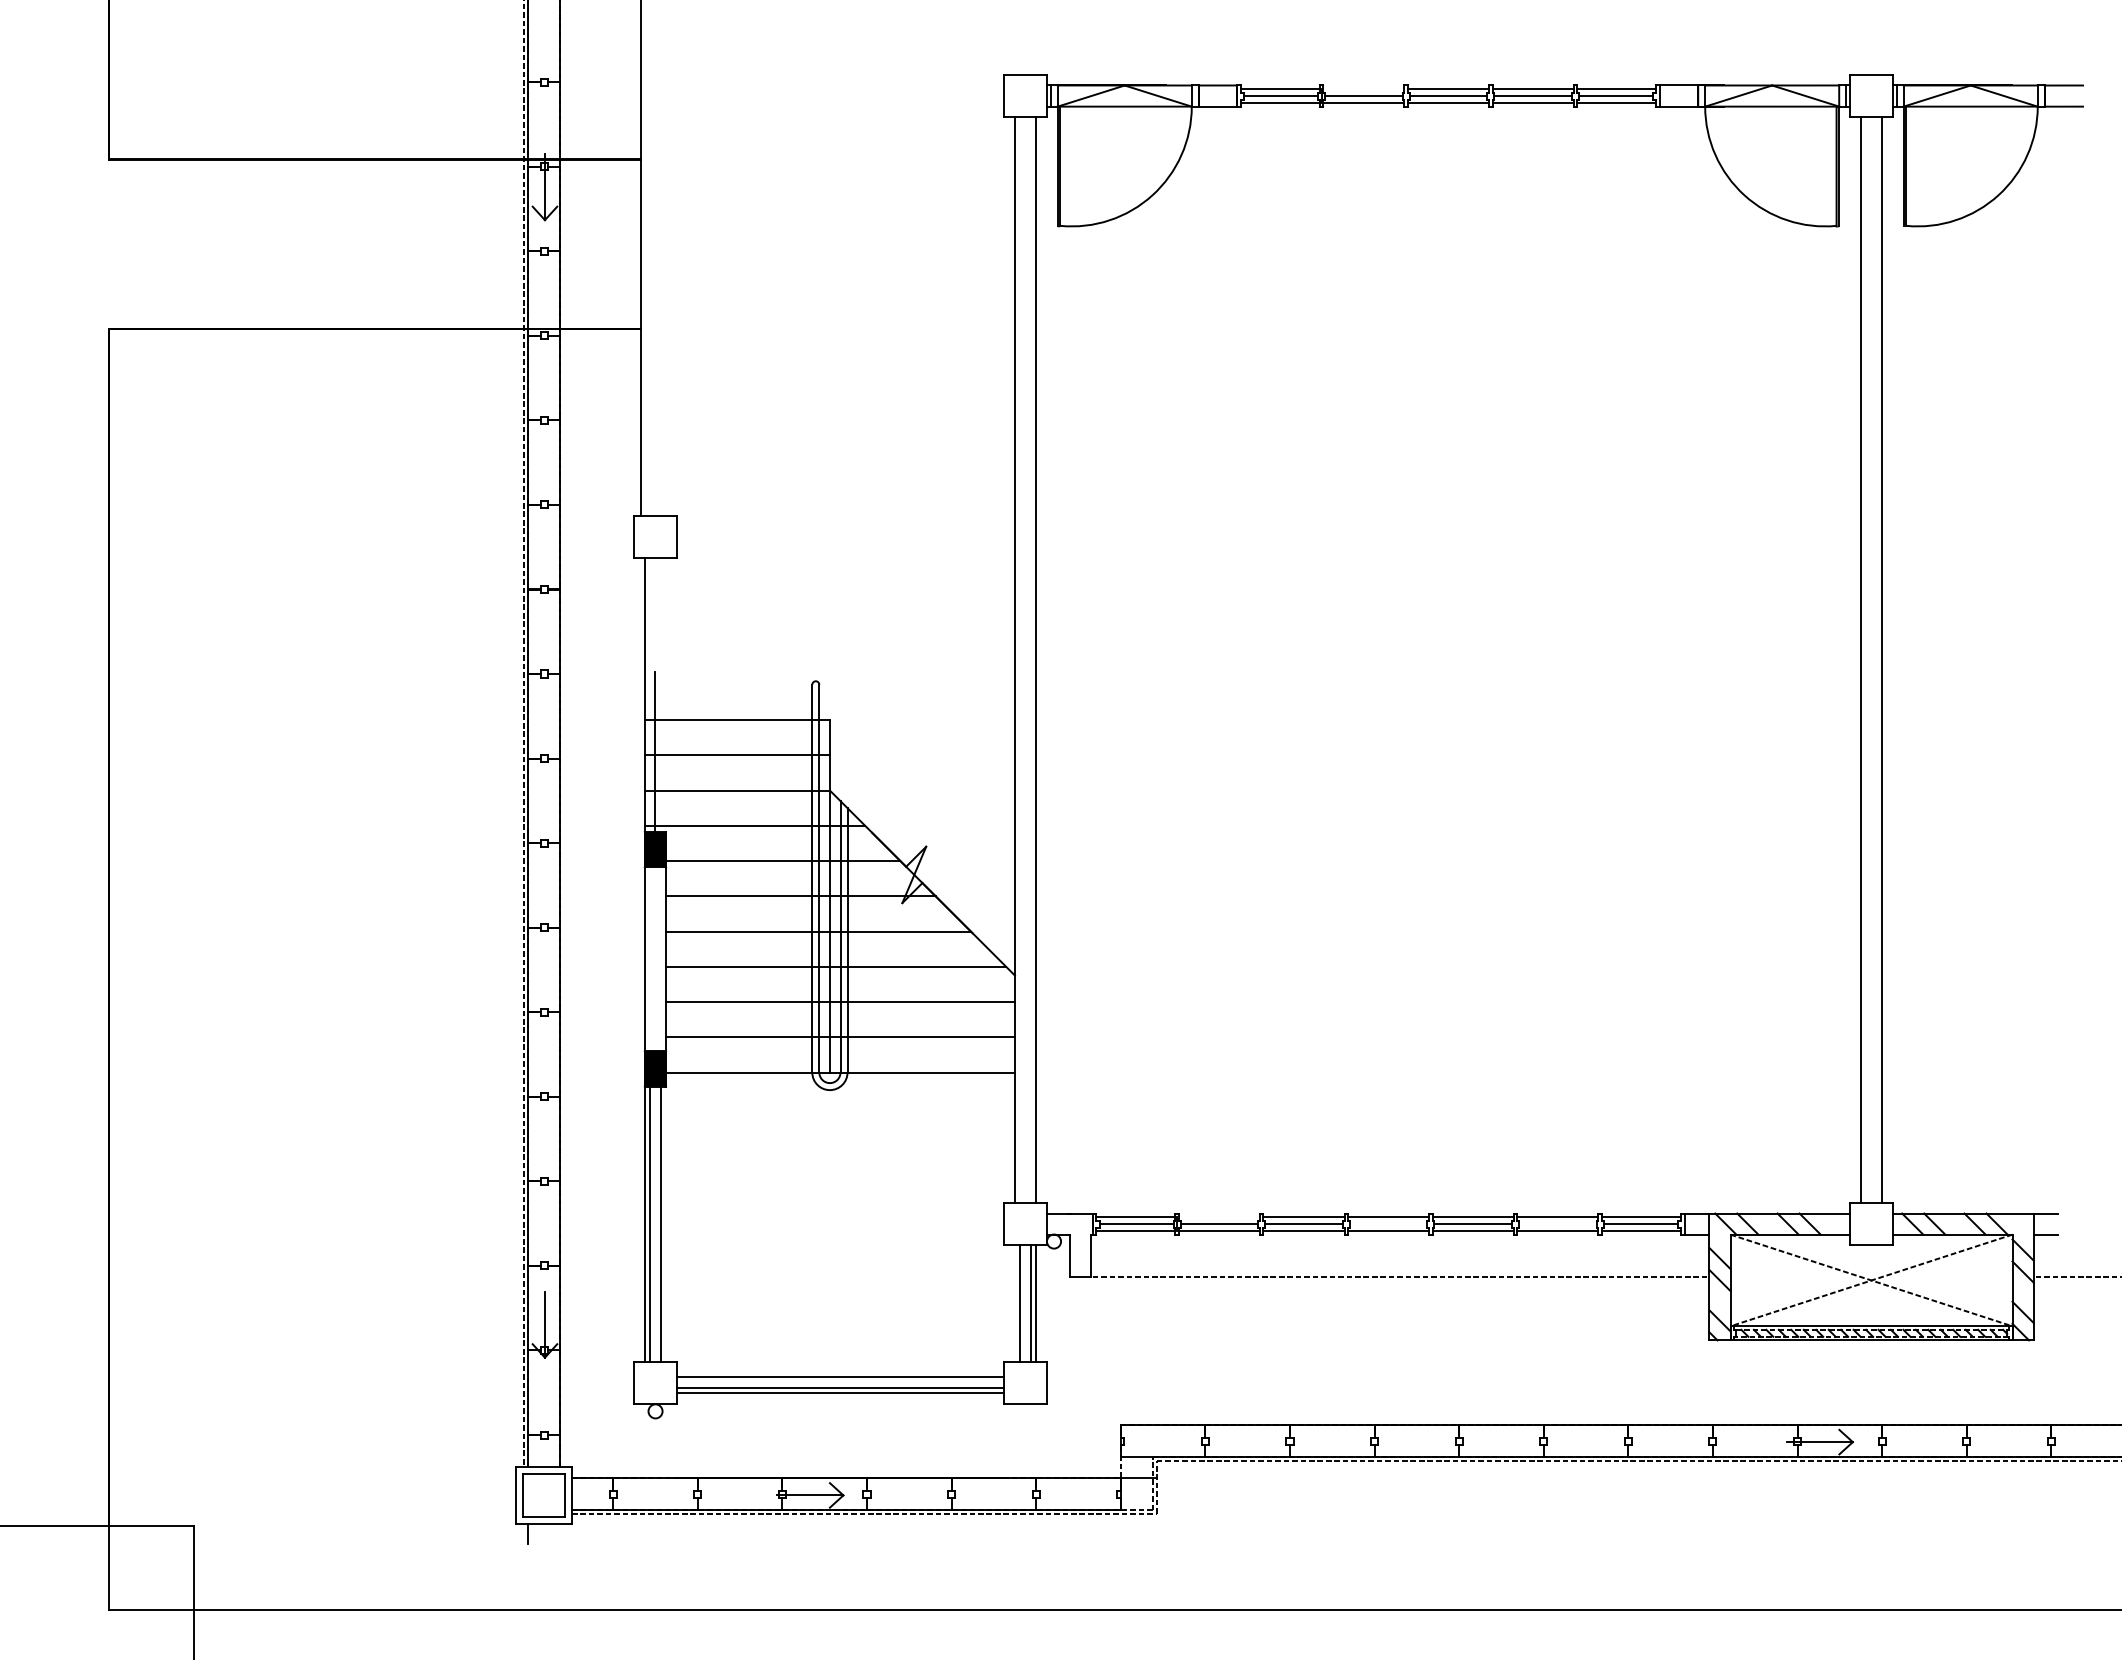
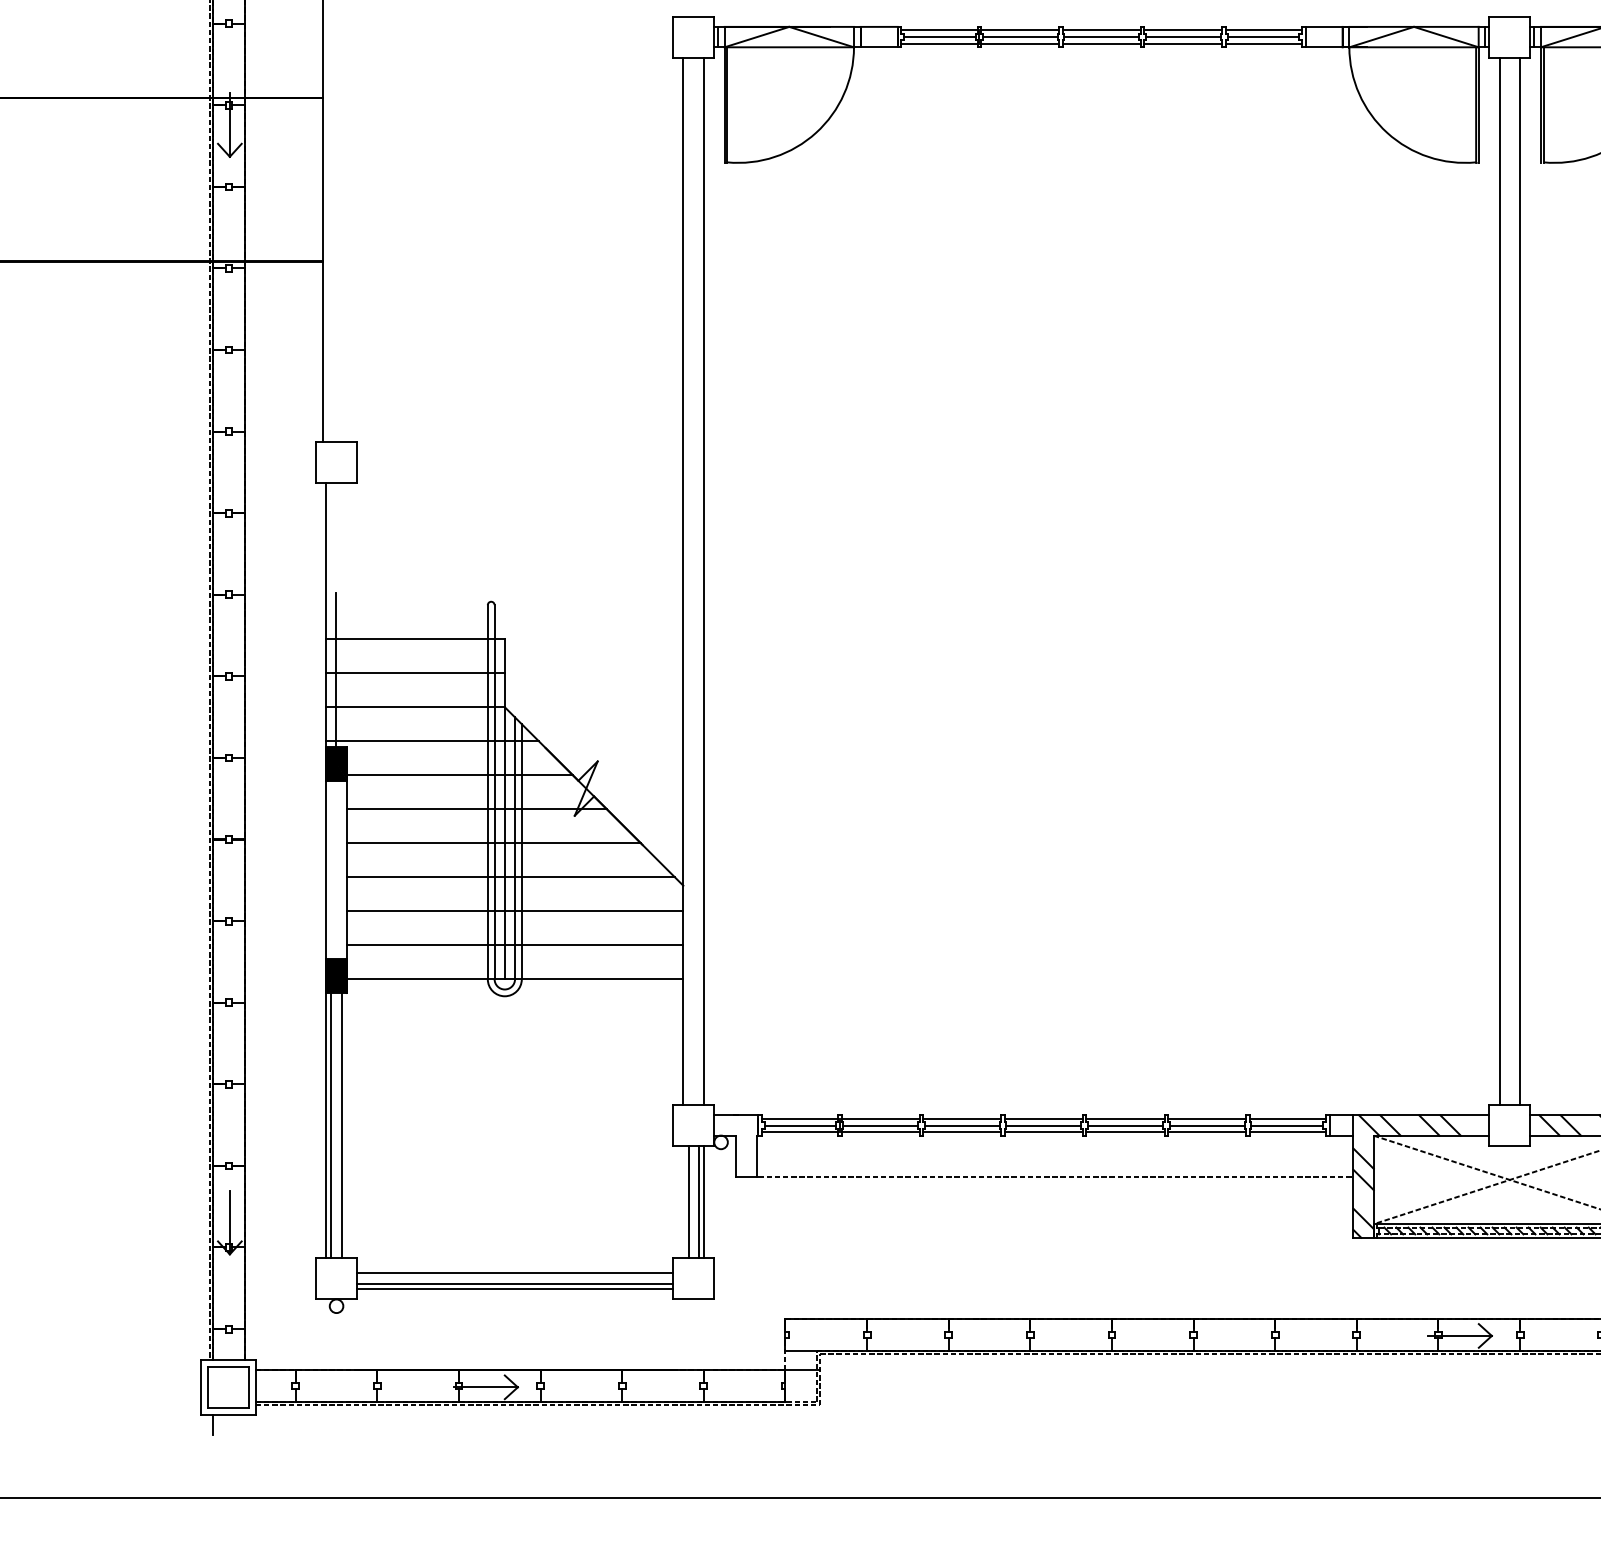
line: (1363, 89) -> (1019, 30), added
line: (1218, 1217) -> (879, 1119), added
line: (1388, 1224) -> (1043, 1125), added
line: (1557, 1224) -> (1206, 1125), added

